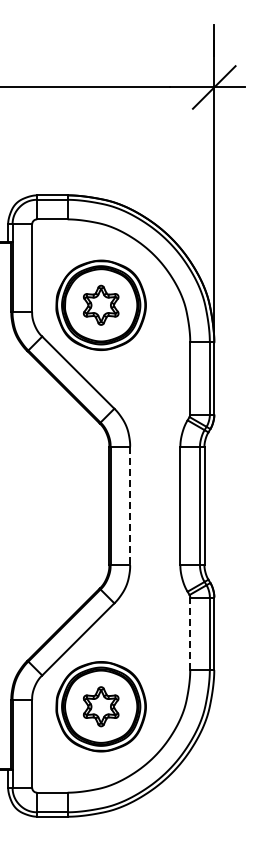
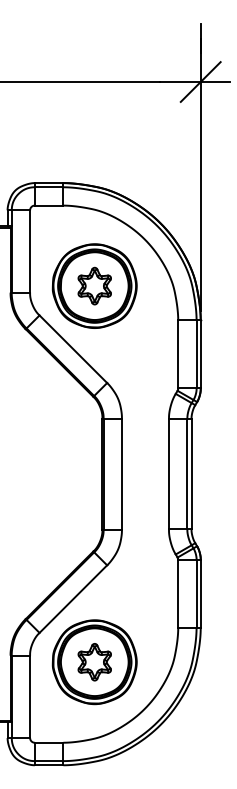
line: (130, 506) -> (122, 474), dashed -> solid
line: (190, 633) -> (178, 593), dashed -> solid

